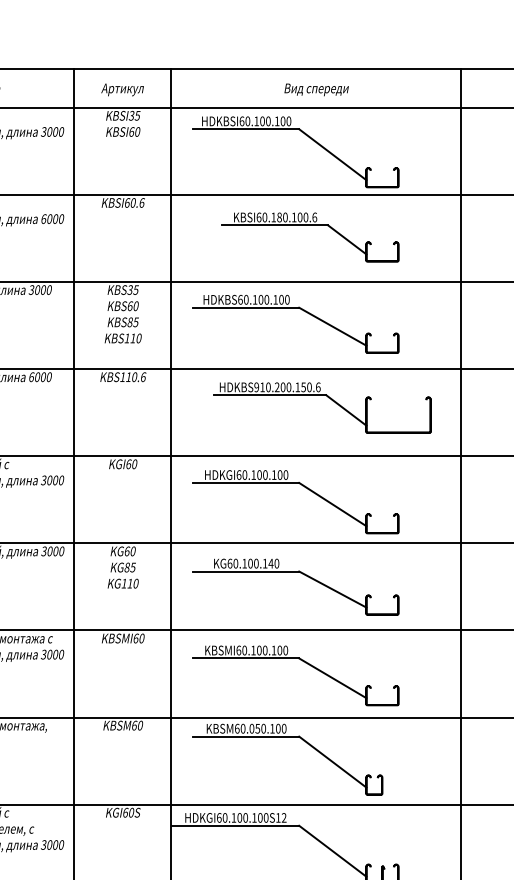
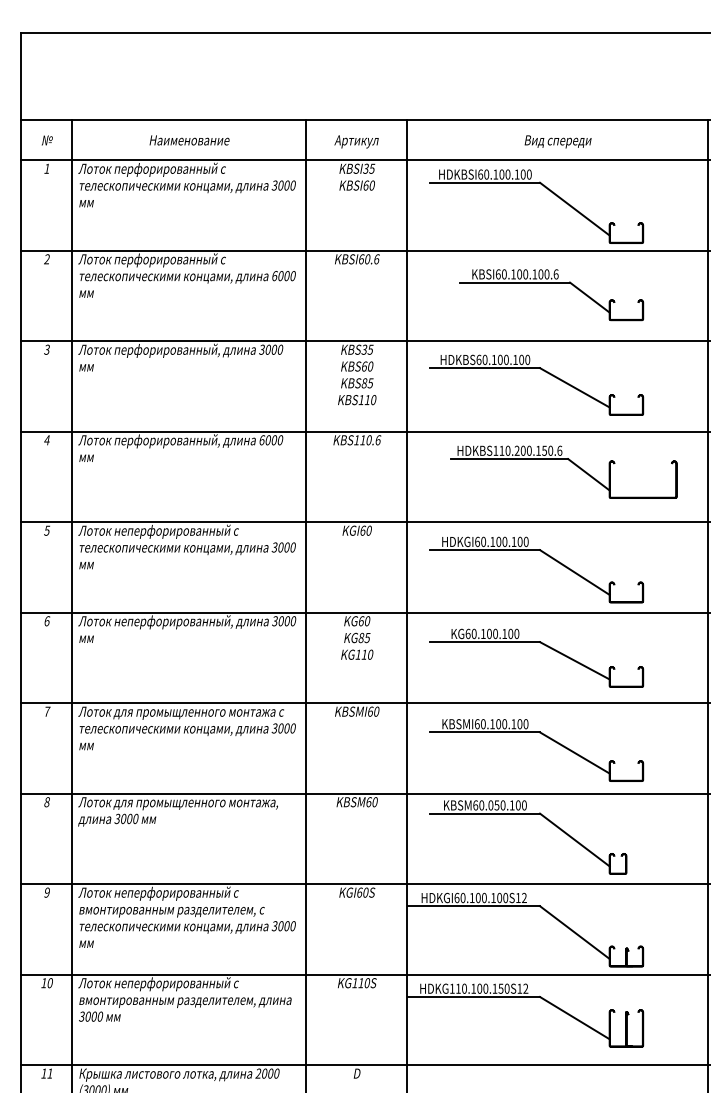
text: (279, 217) -> (519, 274), KBSI60.180.100.6 -> KBSI60.100.100.6
text: (256, 387) -> (495, 450), HDKBS910.200.150.6 -> HDKBS110.200.150.6
text: (270, 563) -> (510, 633), KG60.100.140 -> KG60.100.100

